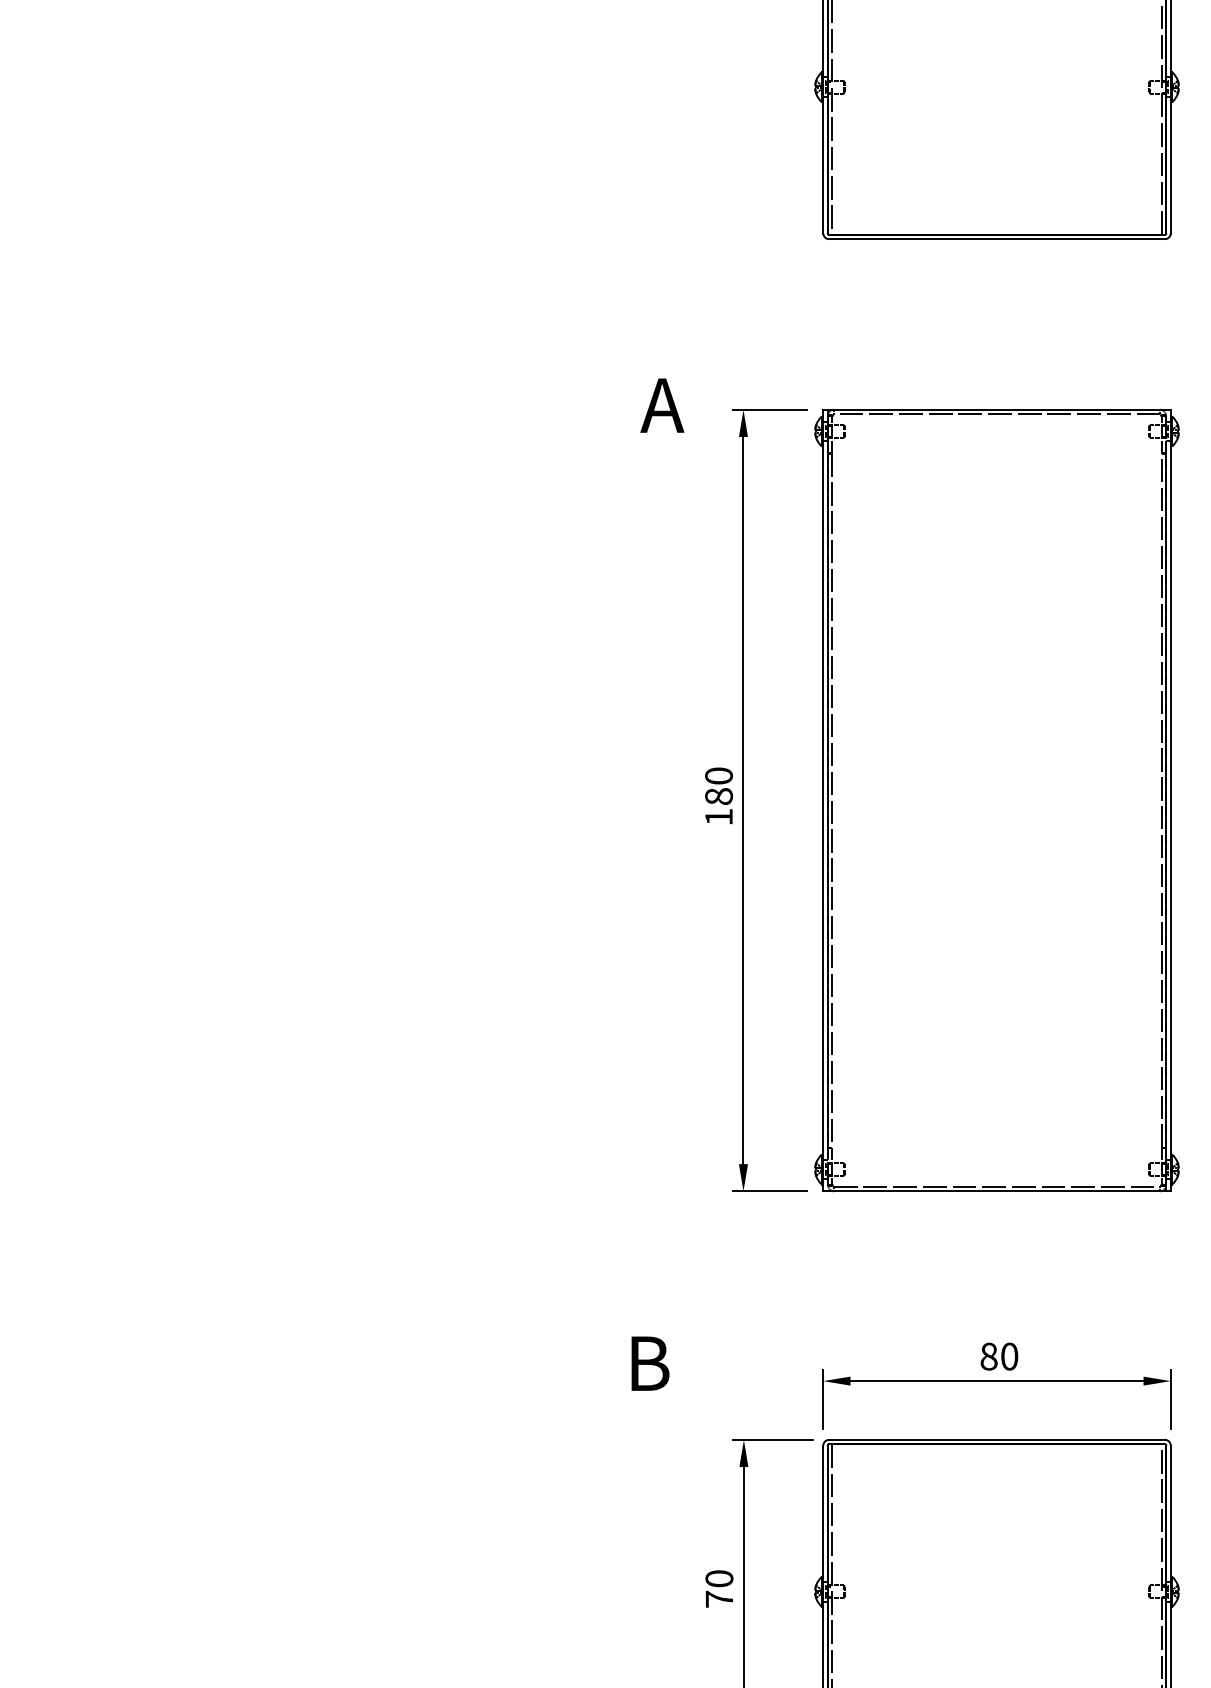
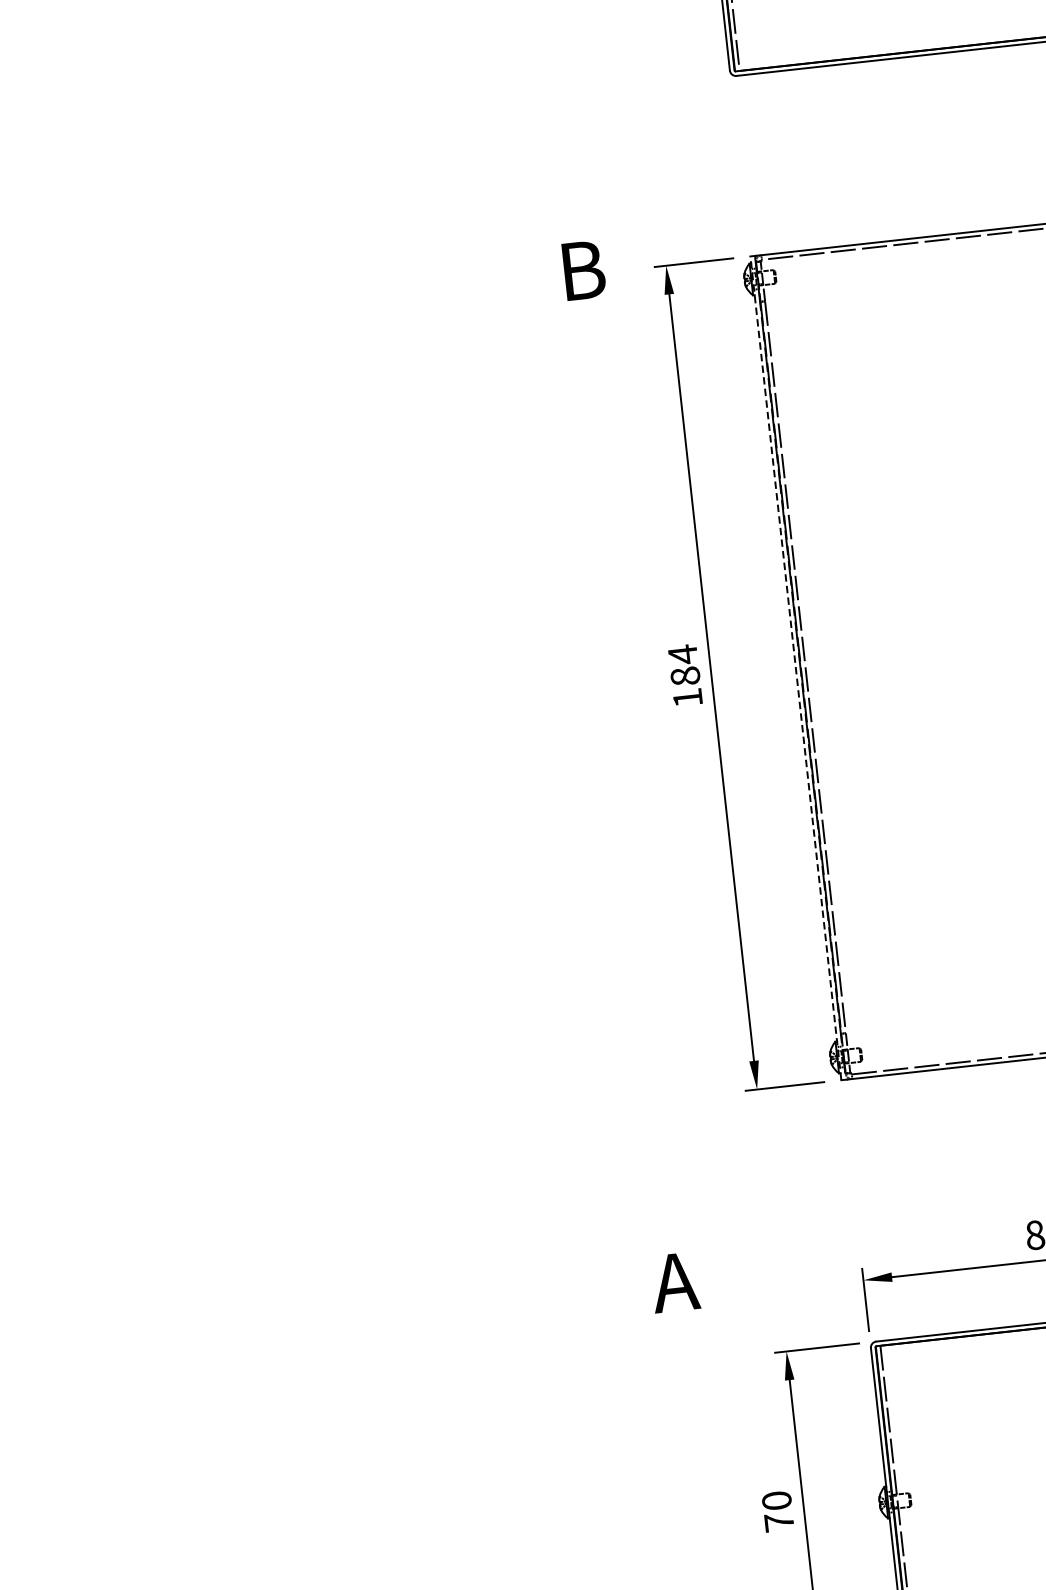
text: (662, 405) -> (580, 270), A -> B
text: (718, 775) -> (682, 654), 180 -> 184
line: (823, 800) -> (796, 668), solid -> dashed
text: (646, 1363) -> (674, 1282), B -> A

